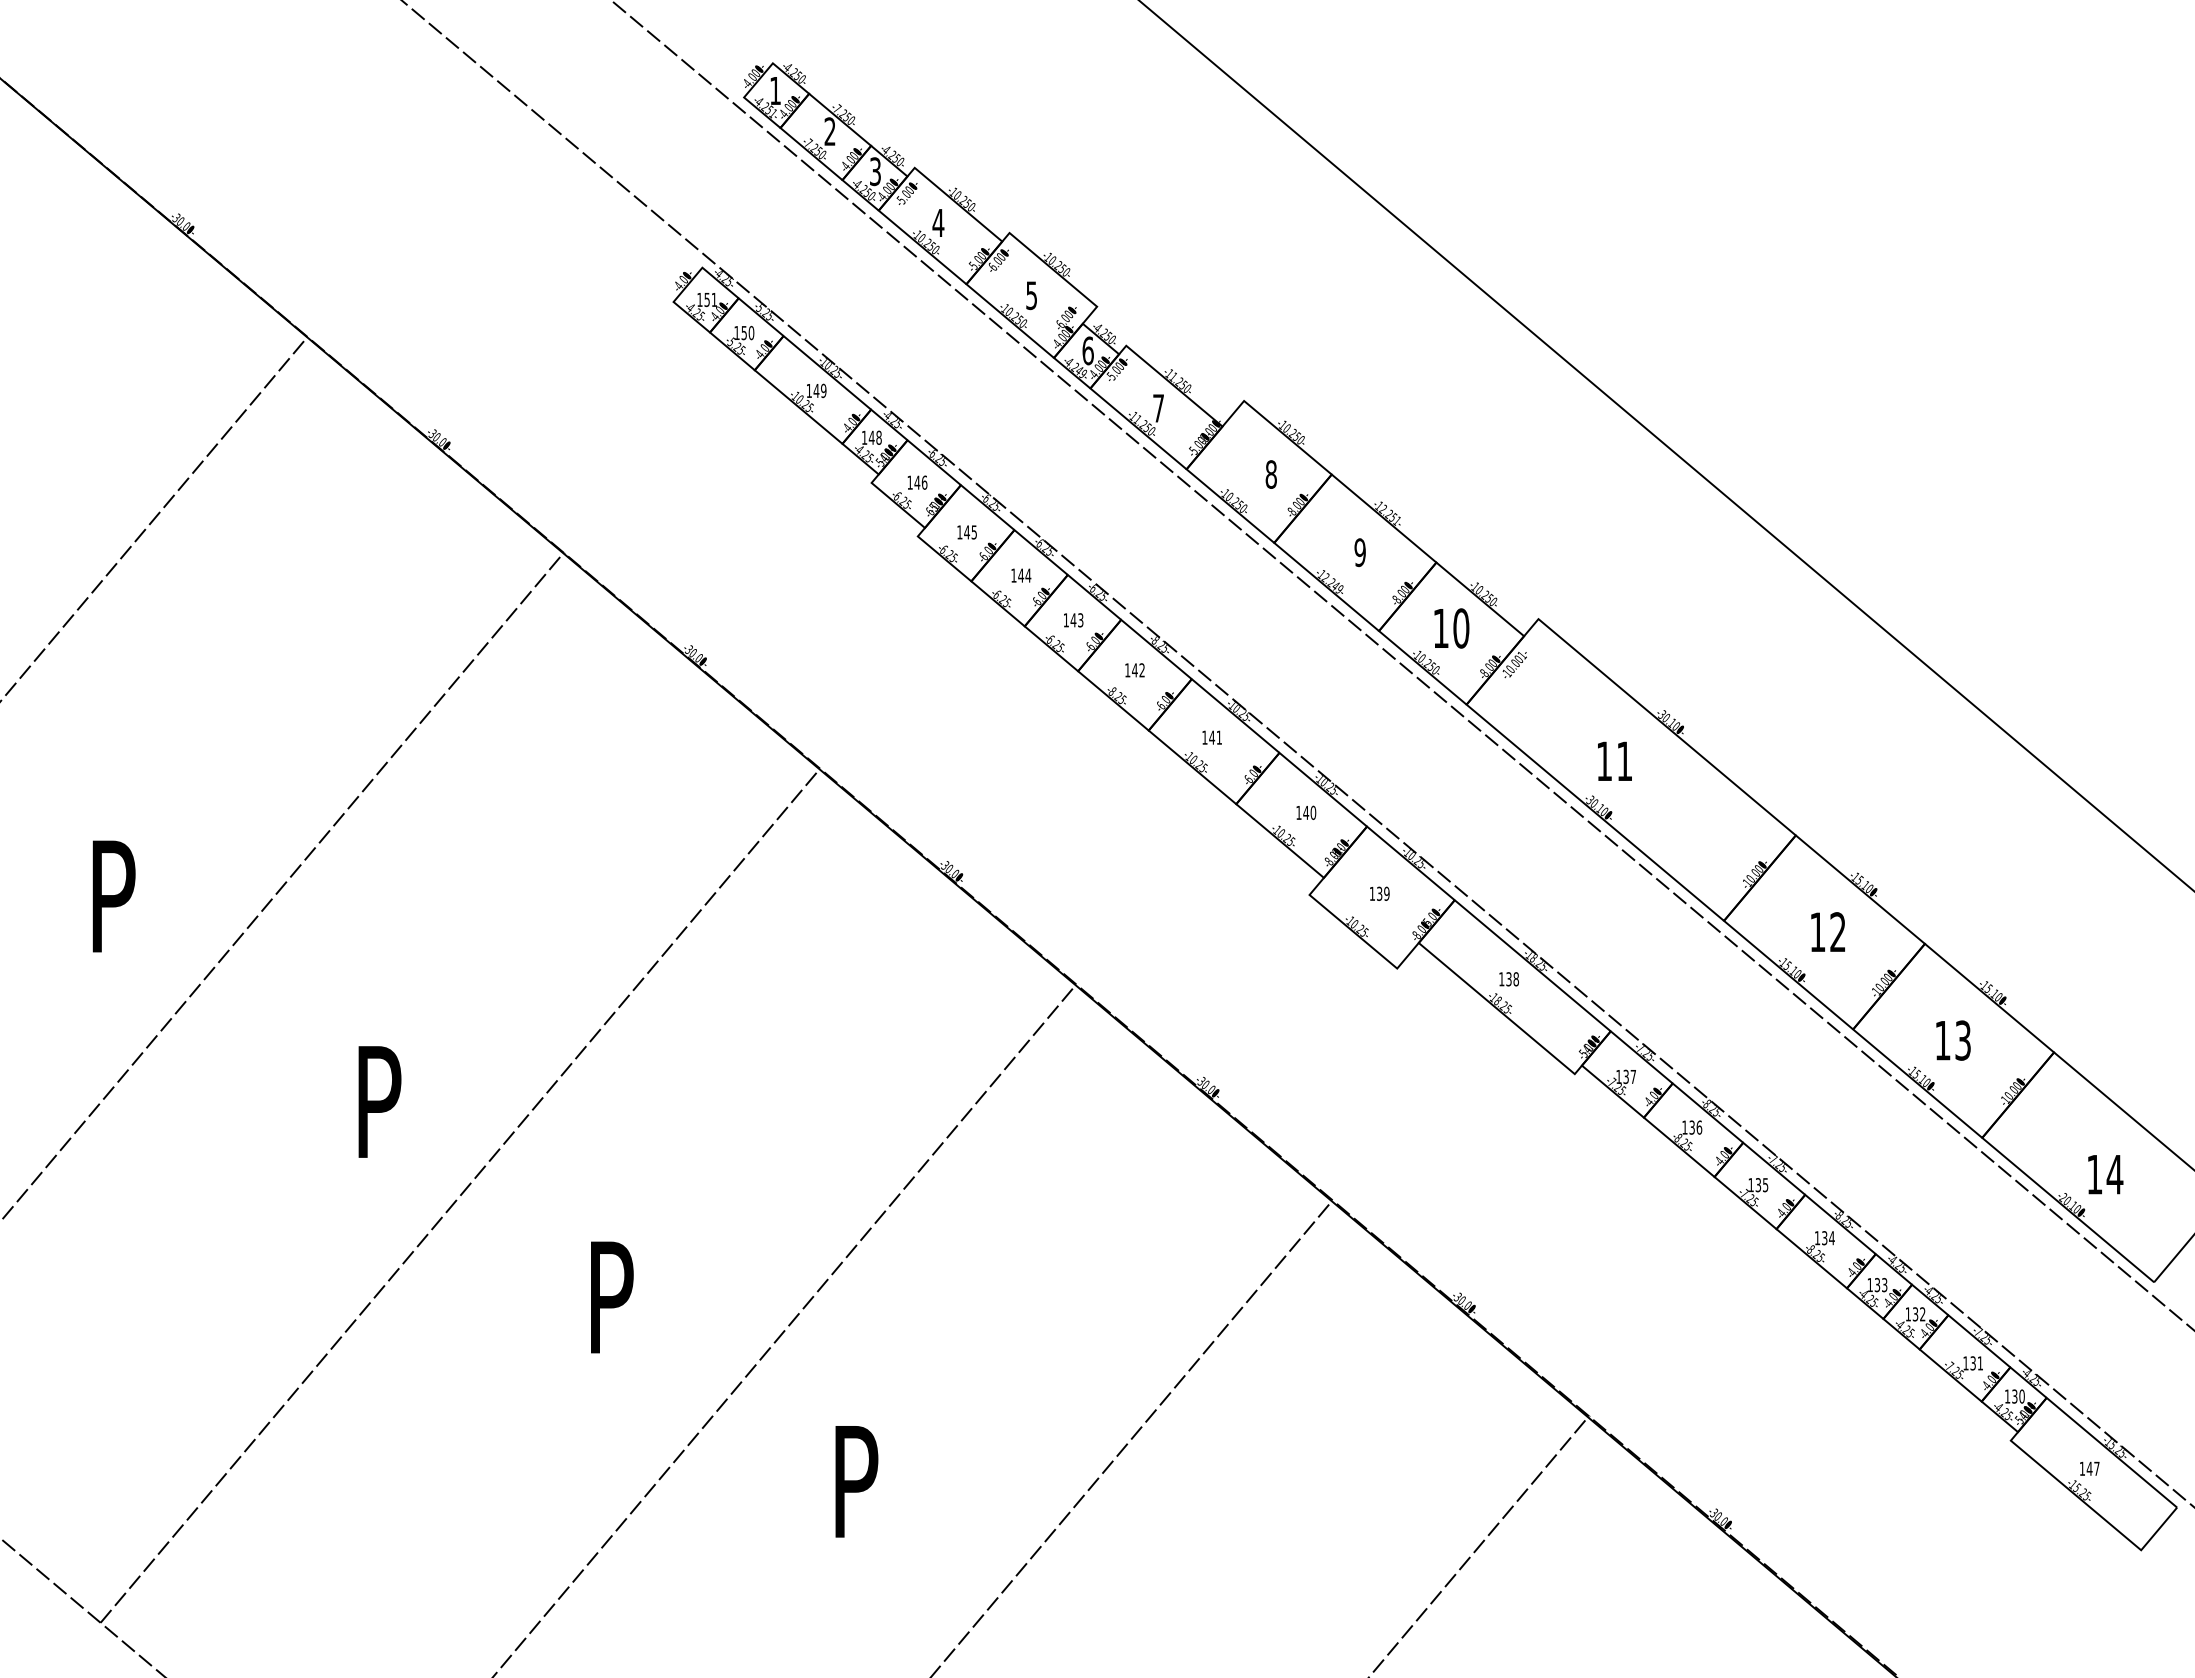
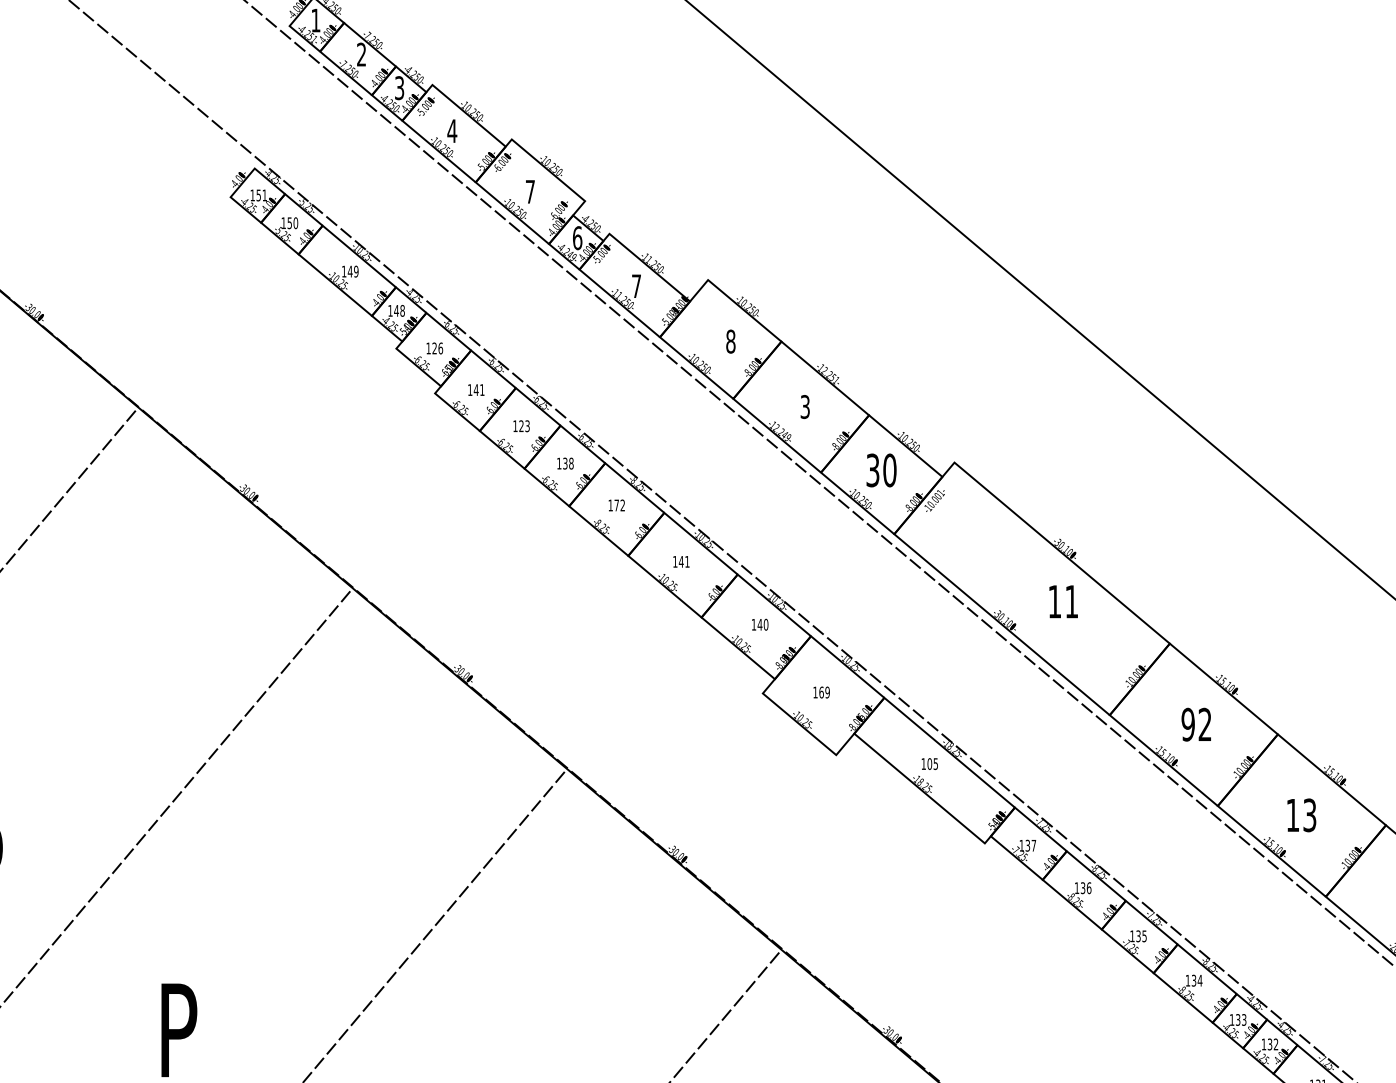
text: (1031, 295) -> (530, 191), 5 -> 7
text: (917, 482) -> (434, 348), 146 -> 126
text: (973, 532) -> (481, 390), 145 -> 141
text: (1359, 552) -> (804, 406), 9 -> 3
text: (1024, 575) -> (524, 426), 144 -> 123
text: (1076, 620) -> (567, 463), 143 -> 138
text: (1440, 628) -> (872, 470), 10 -> 30
text: (1134, 670) -> (616, 505), 142 -> 172
text: (1614, 760) -> (1063, 601), moved
text: (1379, 893) -> (821, 692), 139 -> 169
text: (1817, 932) -> (1187, 724), 12 -> 92
text: (1512, 979) -> (932, 764), 138 -> 105

